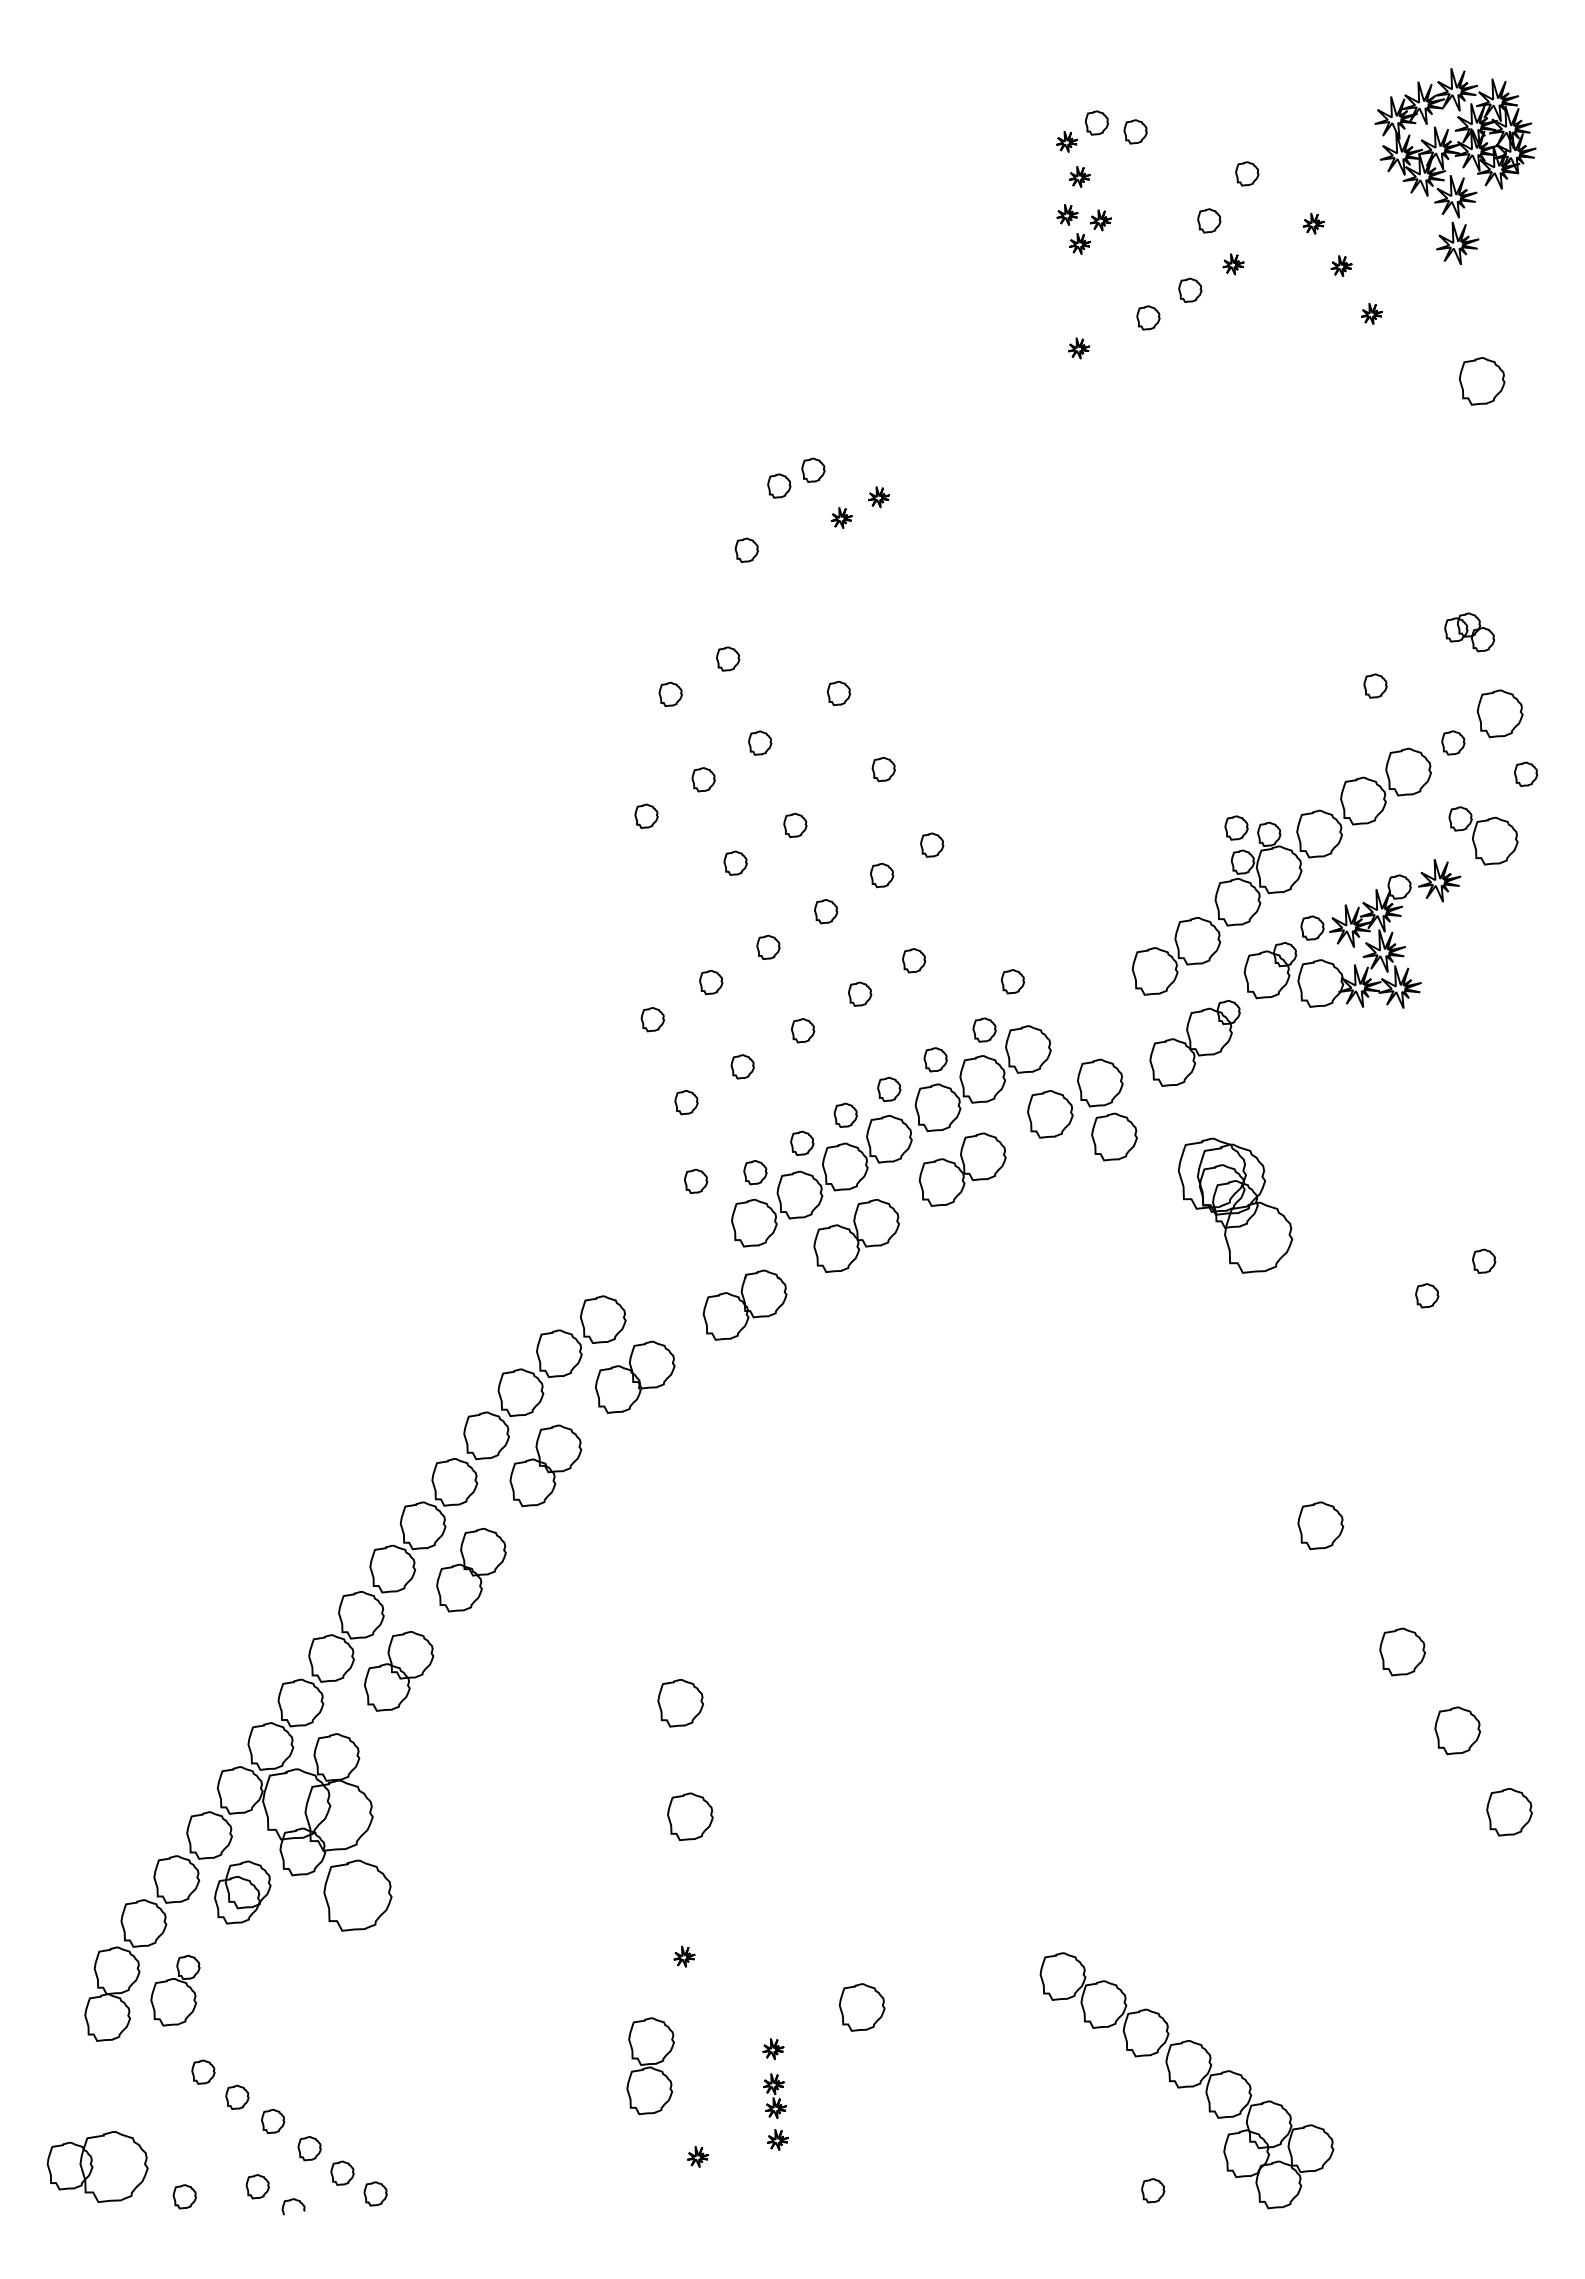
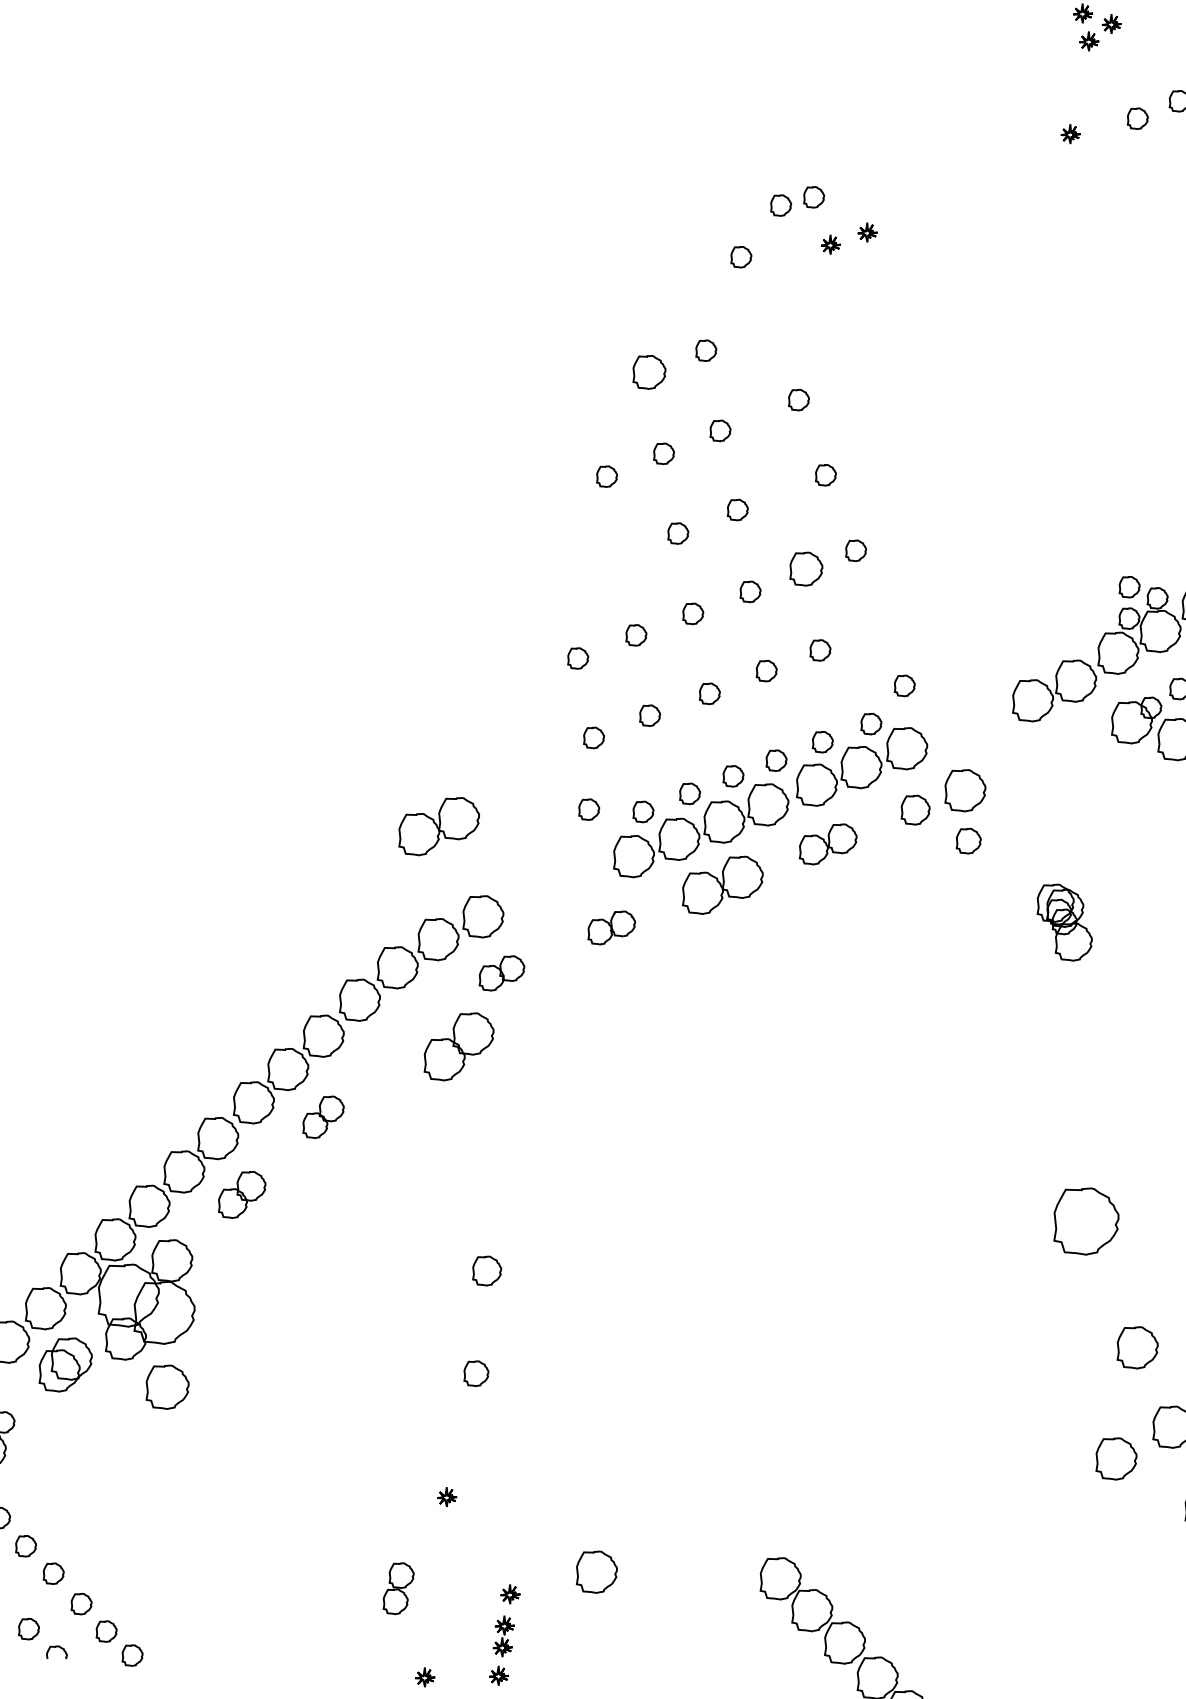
part: (670, 694) -> (648, 372), size x1.6
part: (882, 875) -> (806, 569), size x1.6
part: (1194, 1043) -> (1055, 771), removed
part: (1050, 1114) -> (915, 810), size x0.7
part: (1114, 1136) -> (968, 840), size x0.6
part: (962, 1169) -> (827, 844), size x0.7
part: (1235, 1205) -> (1064, 922), size x0.6
part: (536, 1230) -> (438, 826), added
part: (744, 1304) -> (611, 927), size x0.6
part: (635, 1376) -> (502, 972), size x0.6
part: (545, 1465) -> (458, 1046), moved
part: (1320, 1525) -> (1085, 1221), size x1.6
part: (471, 1570) -> (323, 1117), size x0.6
part: (399, 1671) -> (242, 1195), size x0.7
part: (680, 1703) -> (486, 1271), size x0.7
part: (1402, 1776) -> (1116, 1458), added
part: (690, 1816) -> (476, 1373), size x0.6
part: (357, 1895) -> (166, 1387), size x0.7
part: (650, 2066) -> (398, 1588), size x0.6

